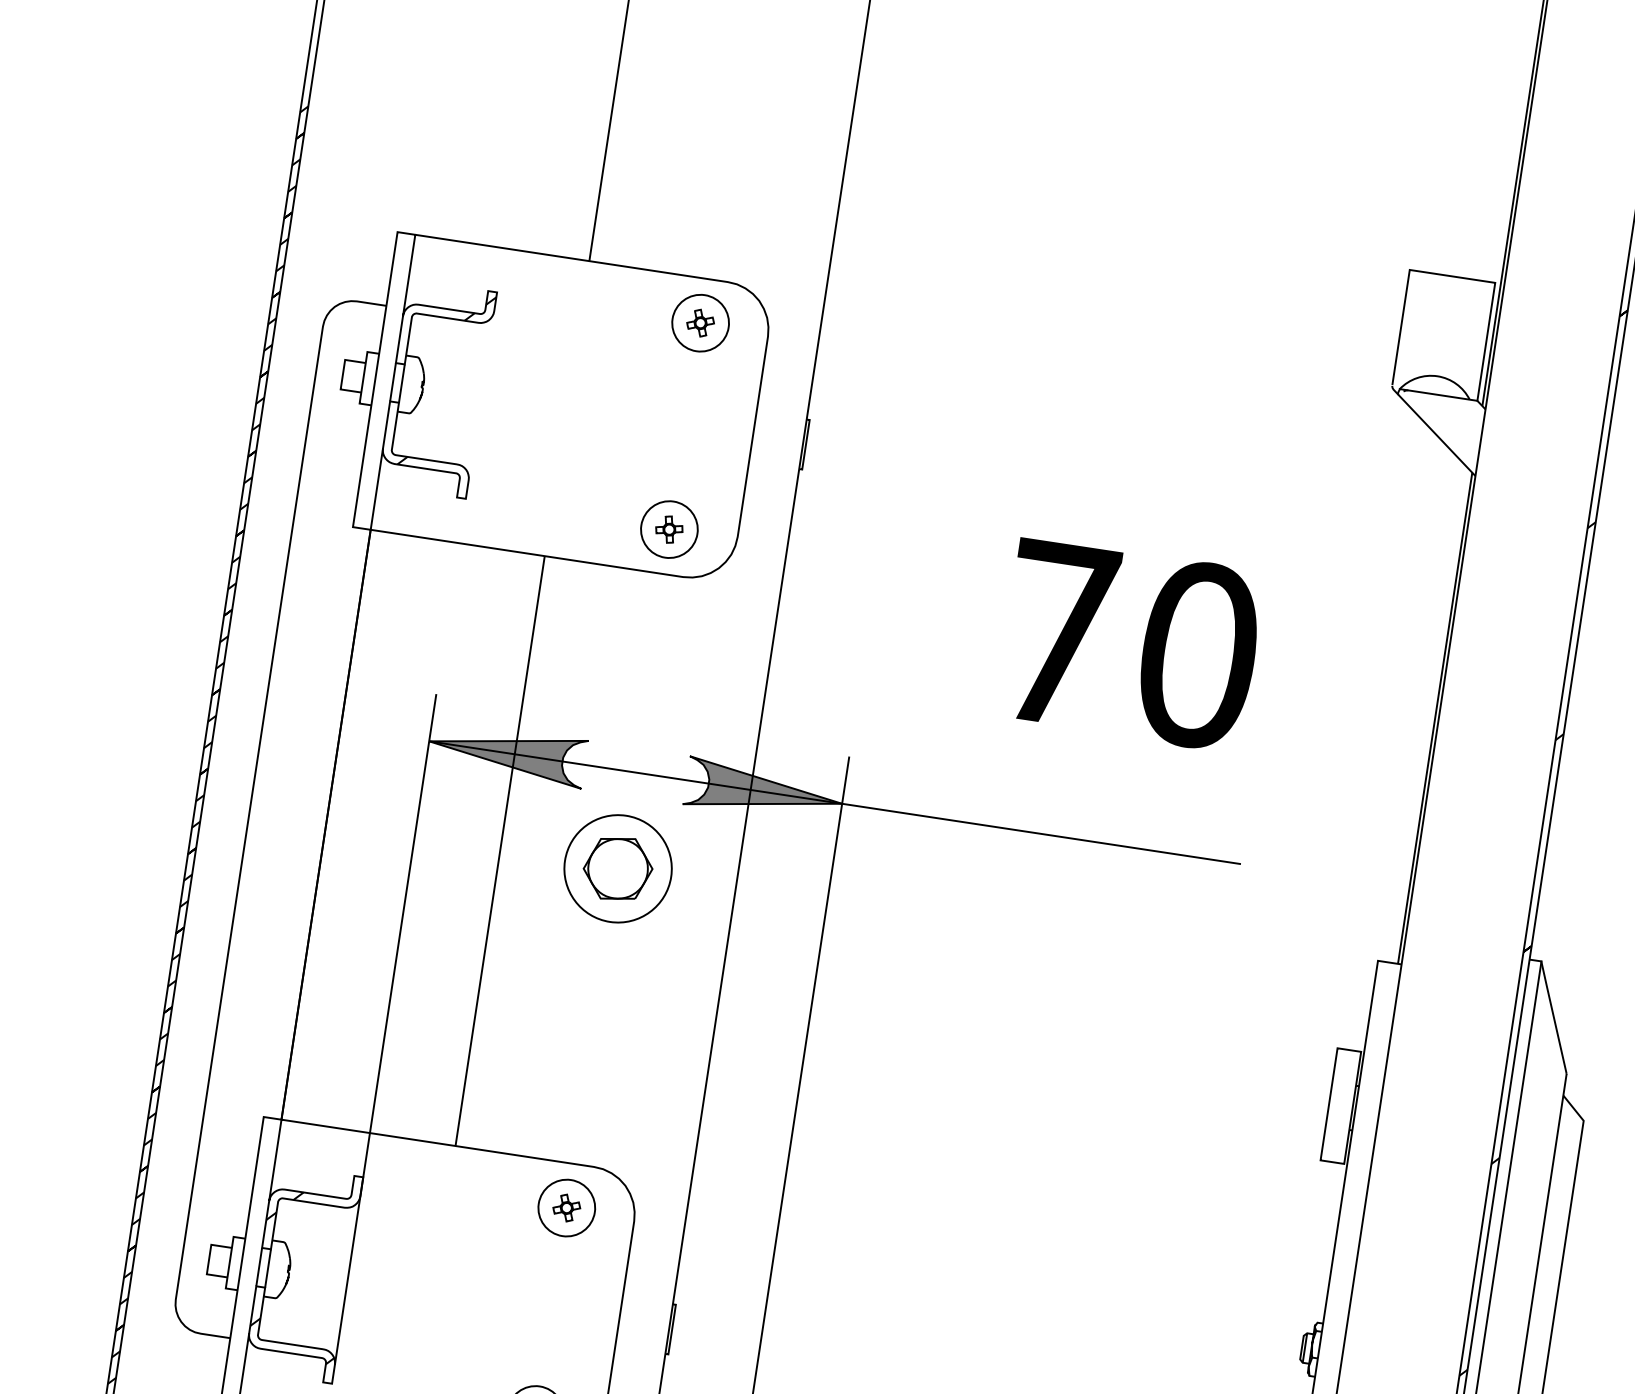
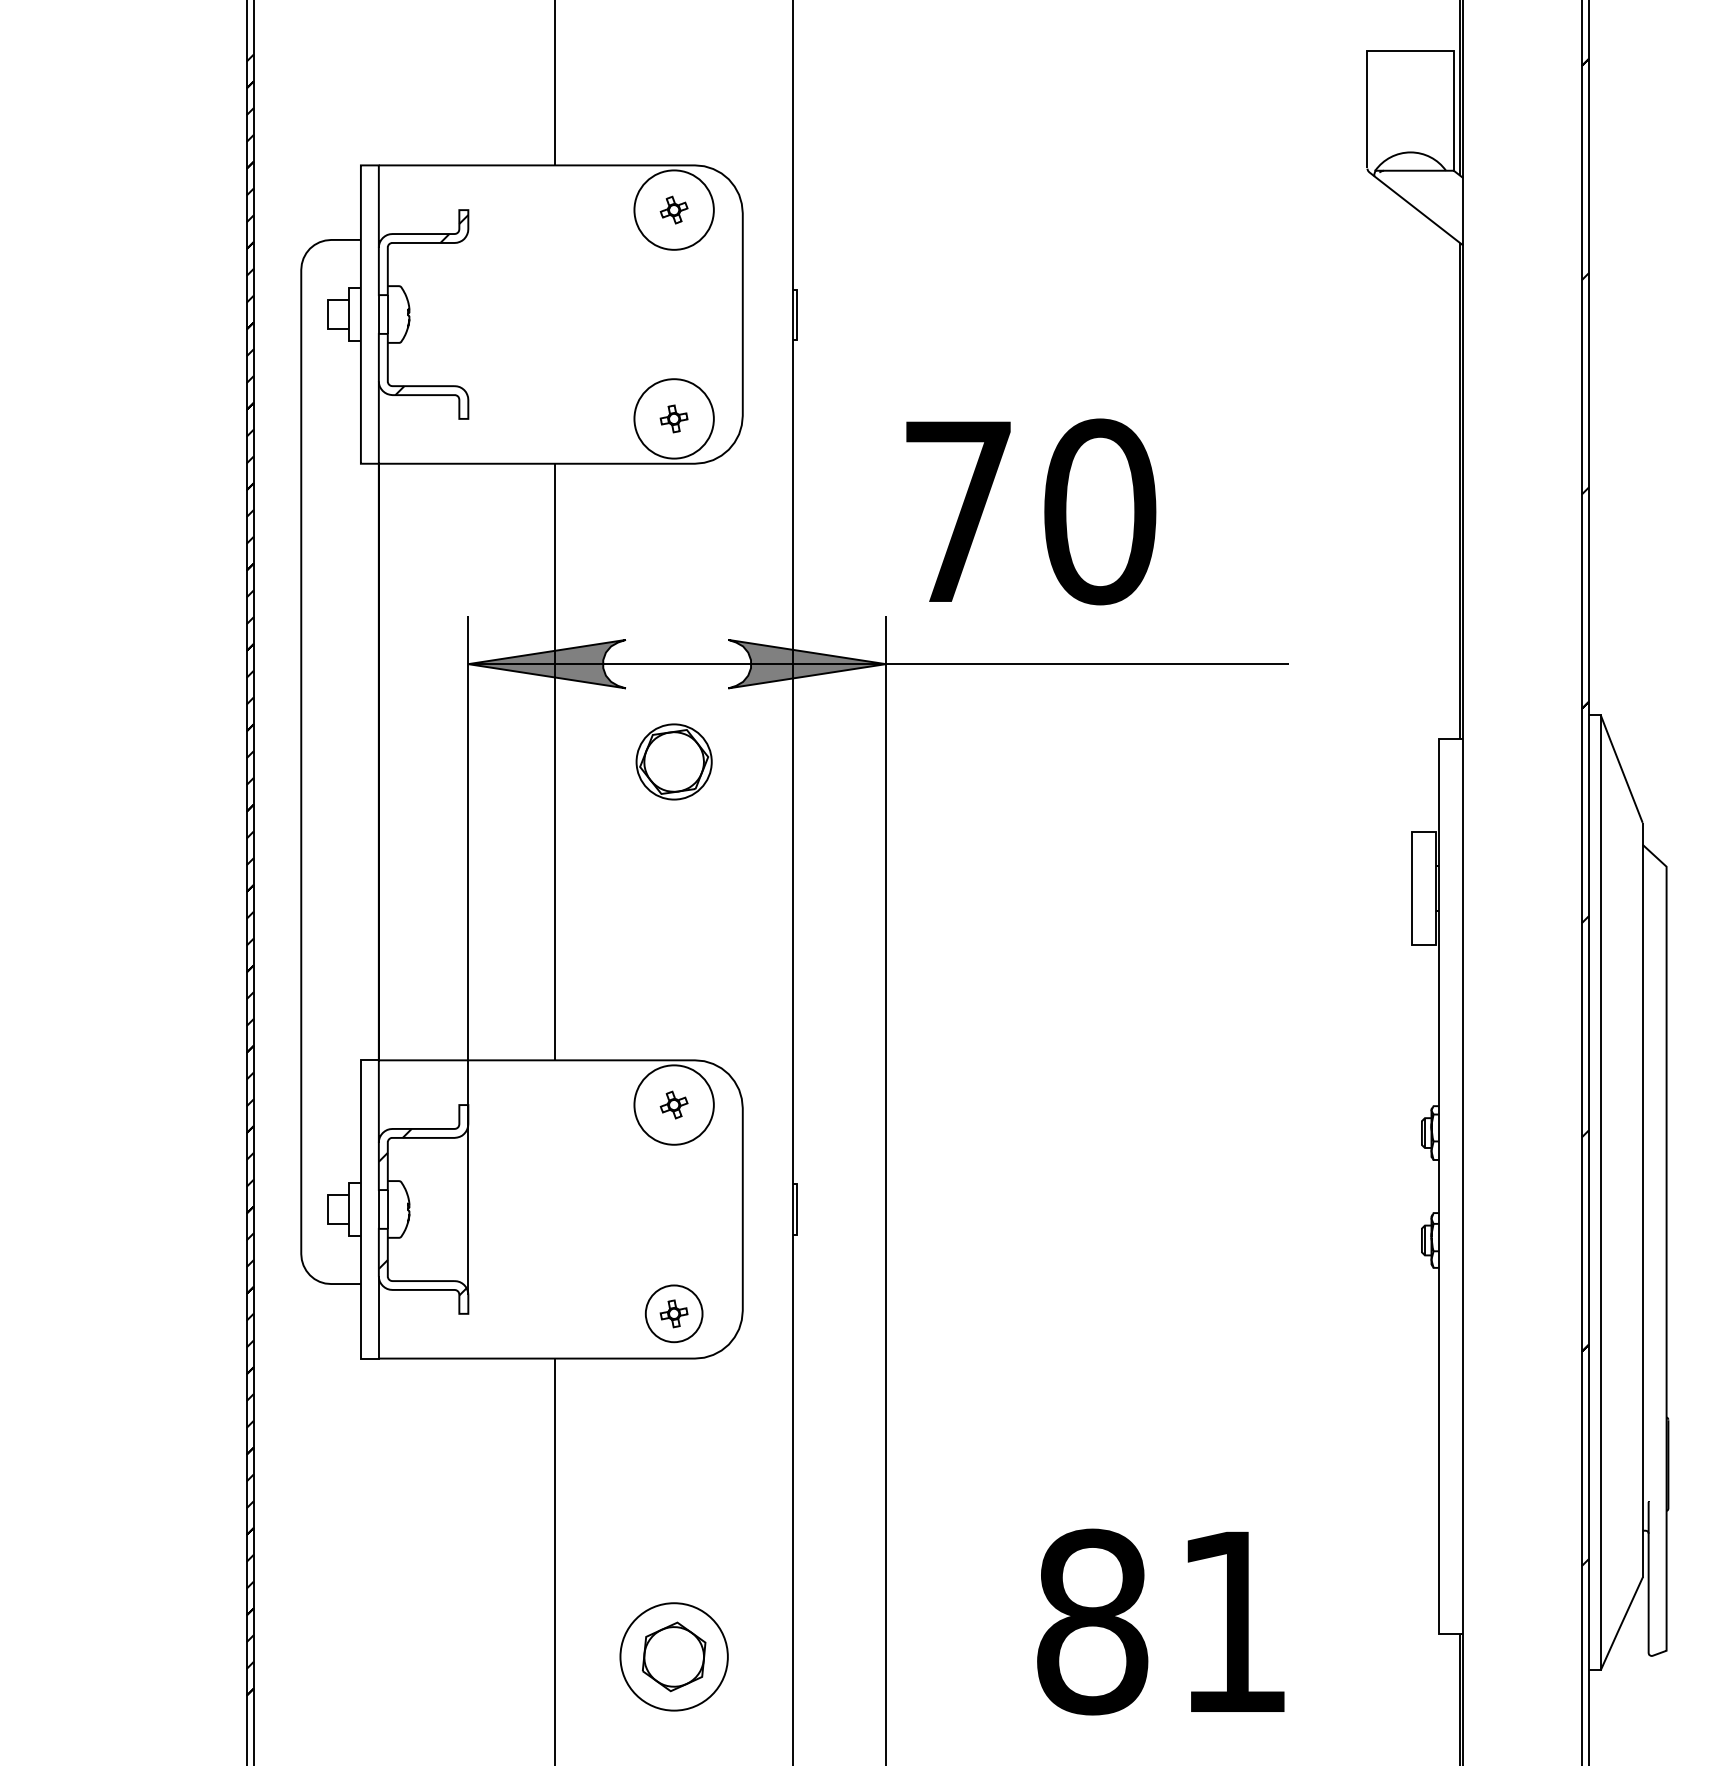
circle: (700, 322) -> (673, 209), size x1.4
circle: (668, 529) -> (673, 418), size x1.4
text: (1130, 644) -> (1031, 511), moved
circle: (617, 868) -> (673, 761), size x0.7
circle: (566, 1207) -> (673, 1104), size x1.4

